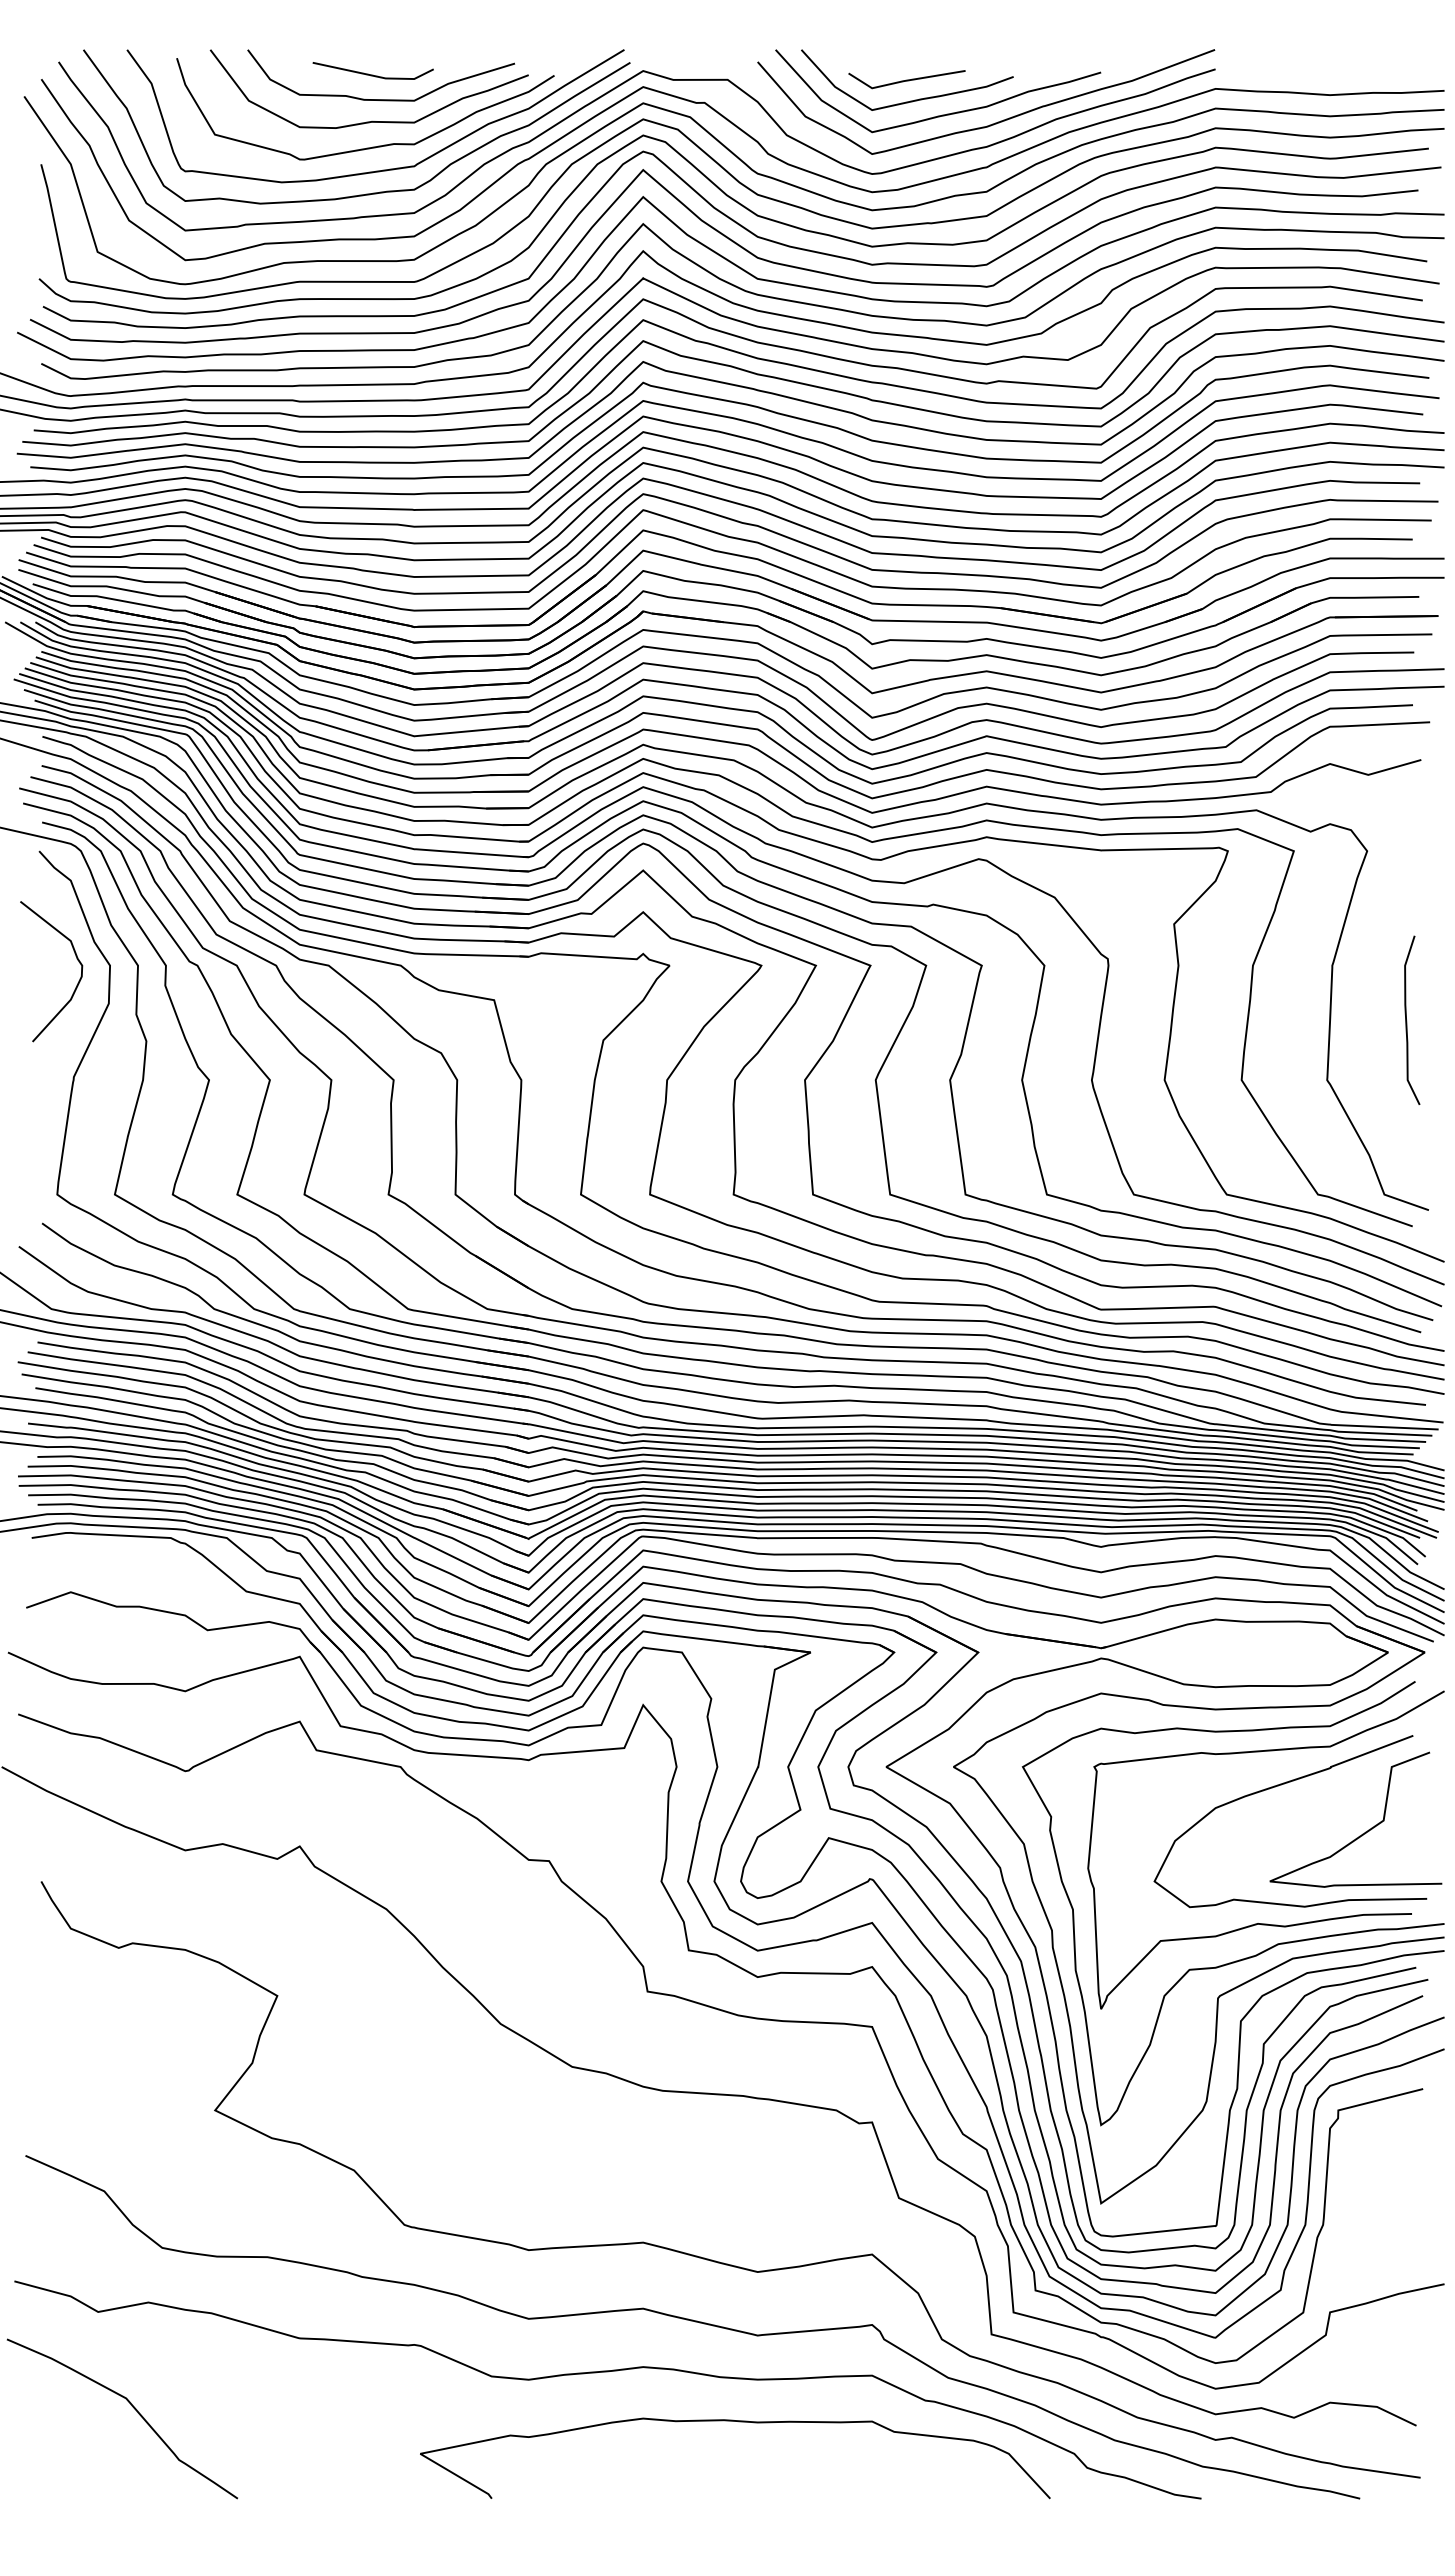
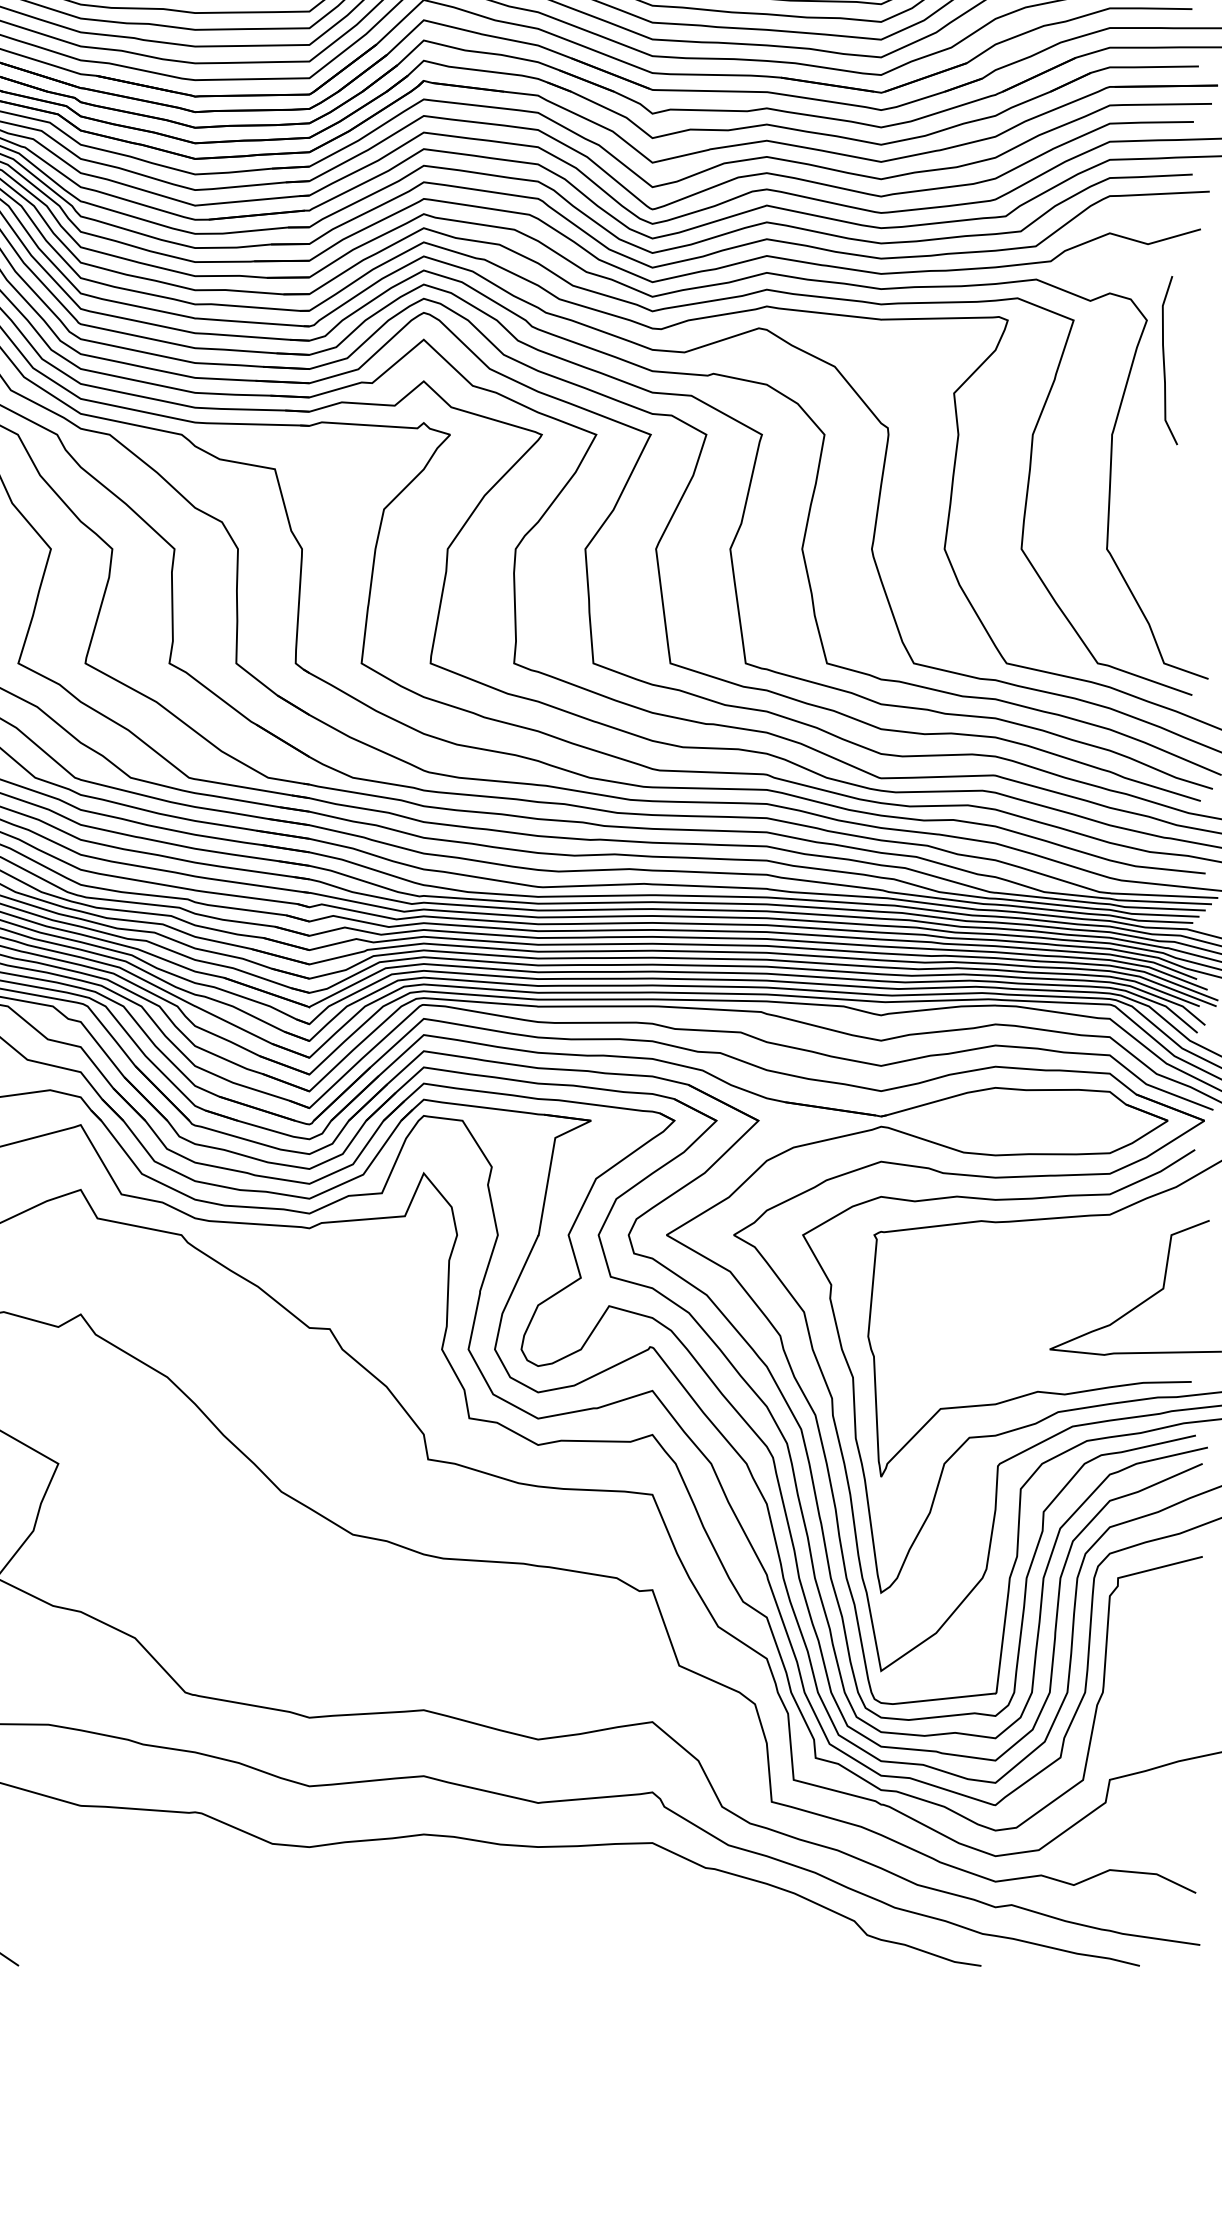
curve: (1407, 1020) -> (1165, 360), moved
curve: (1278, 1786) -> (1058, 1254), removed
curve: (738, 2422) -> (518, 1889), removed

